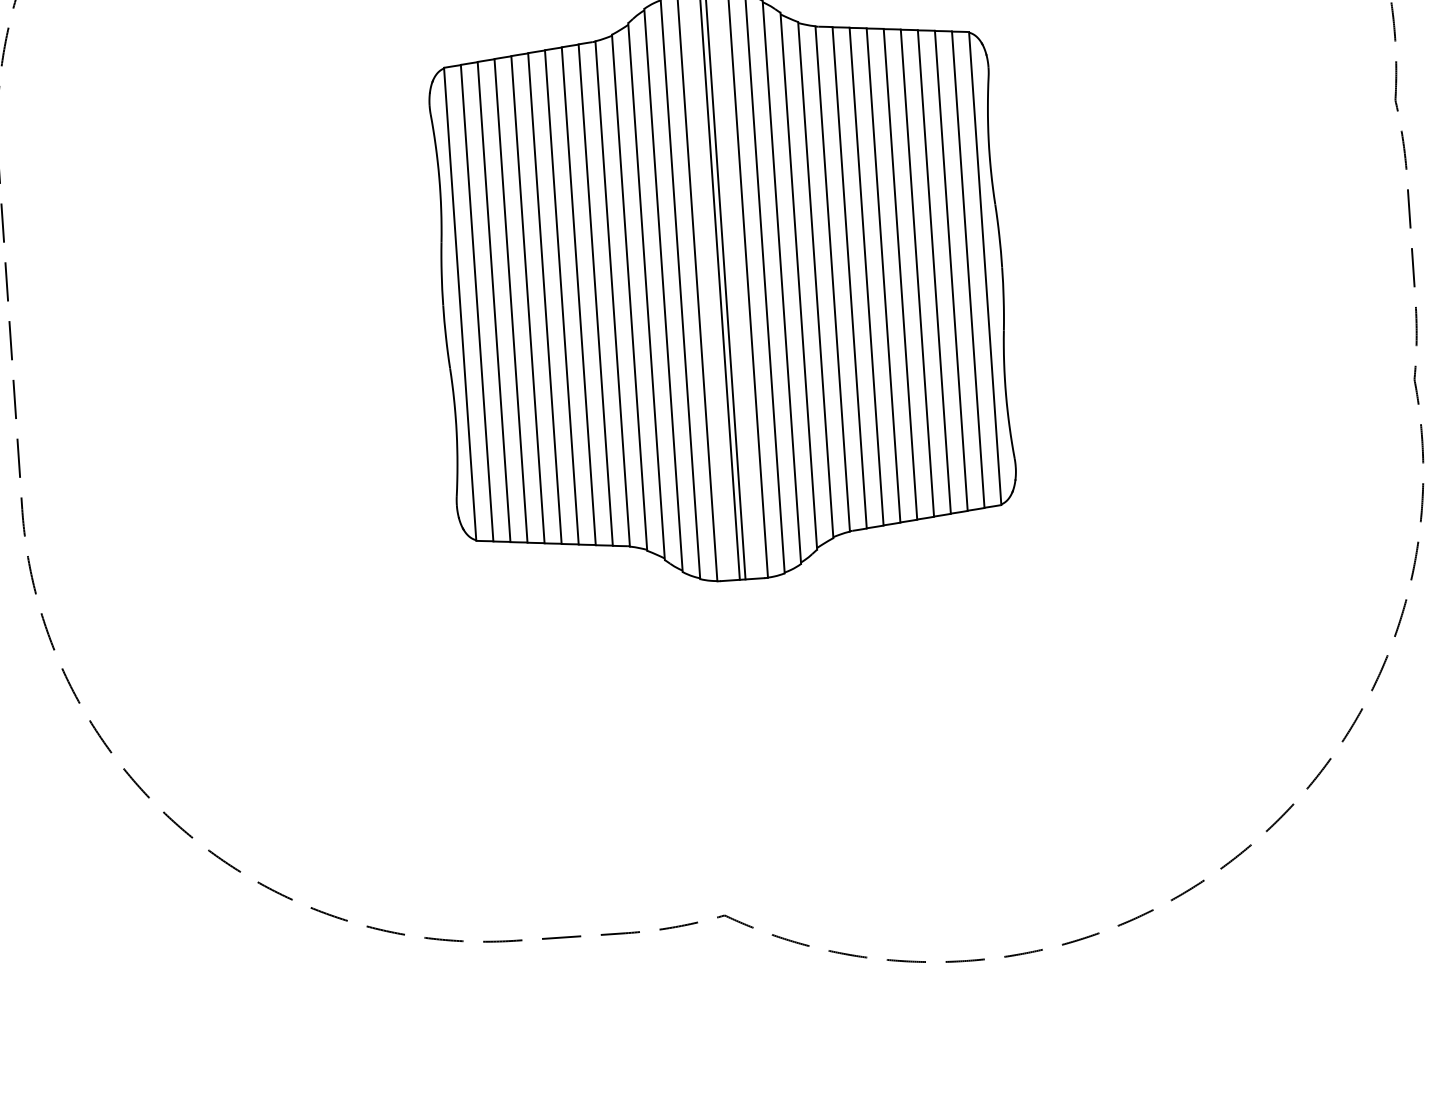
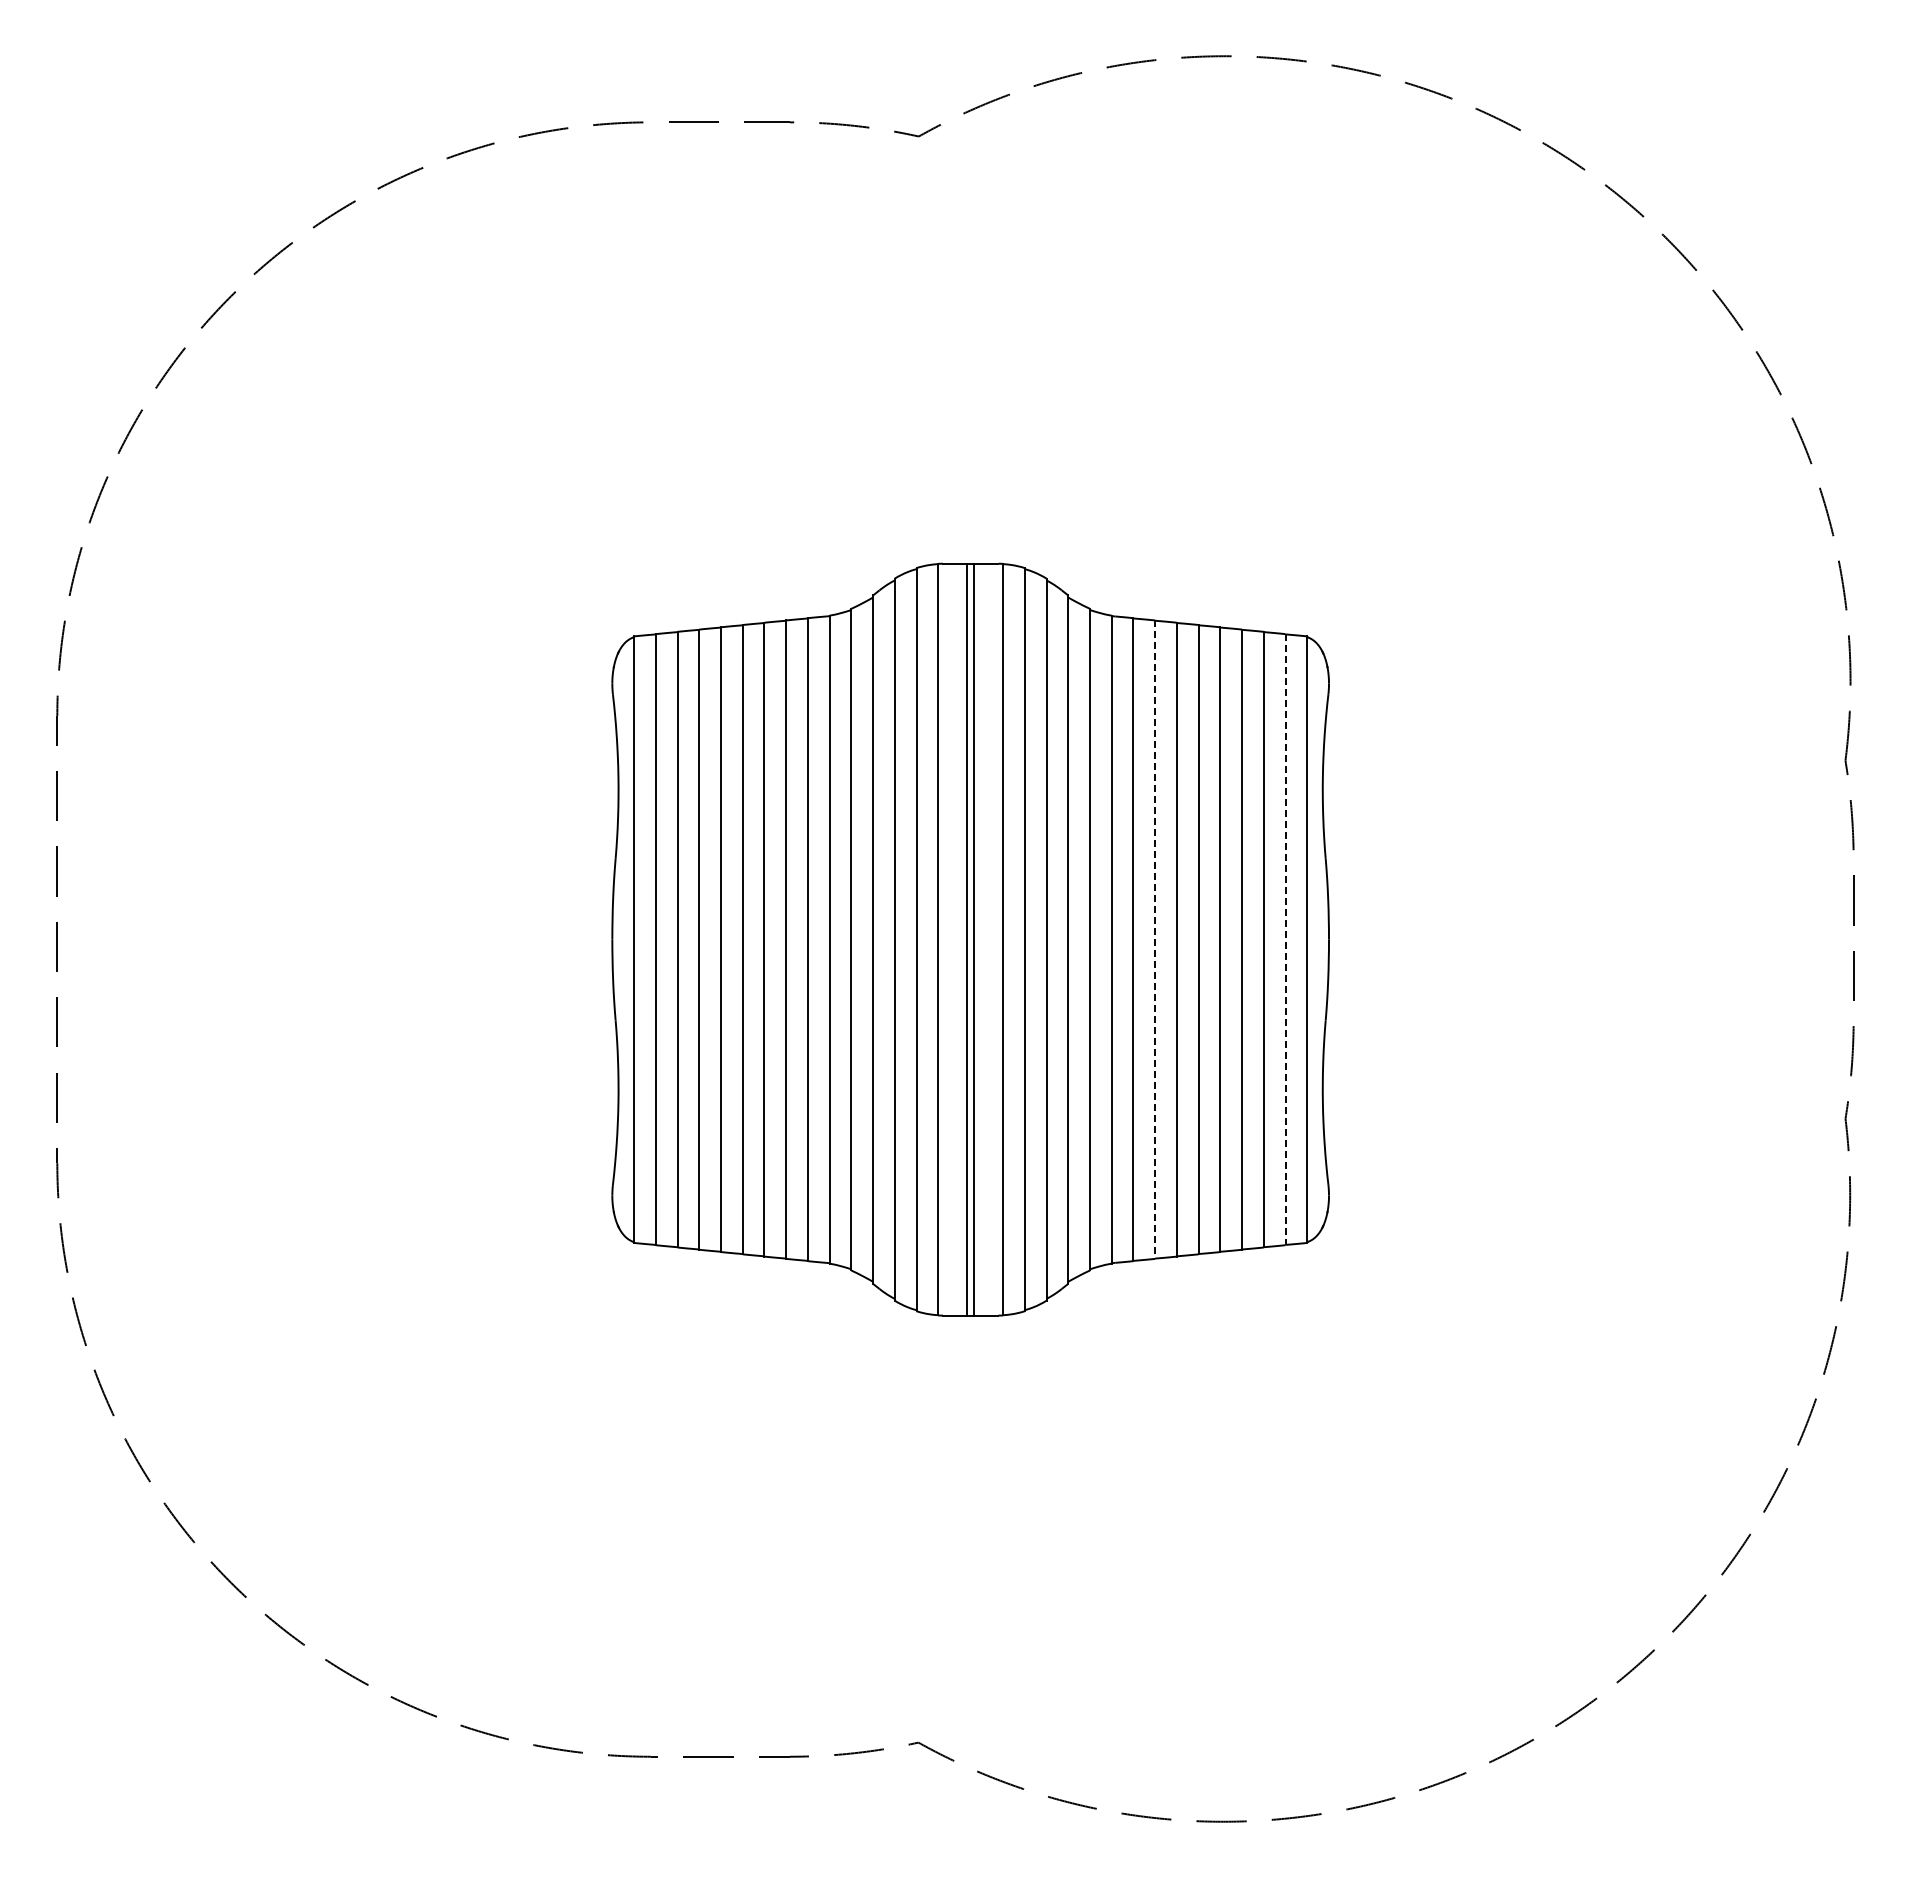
line: (968, 269) -> (1285, 939), solid -> dashed
line: (866, 277) -> (1155, 940), solid -> dashed

